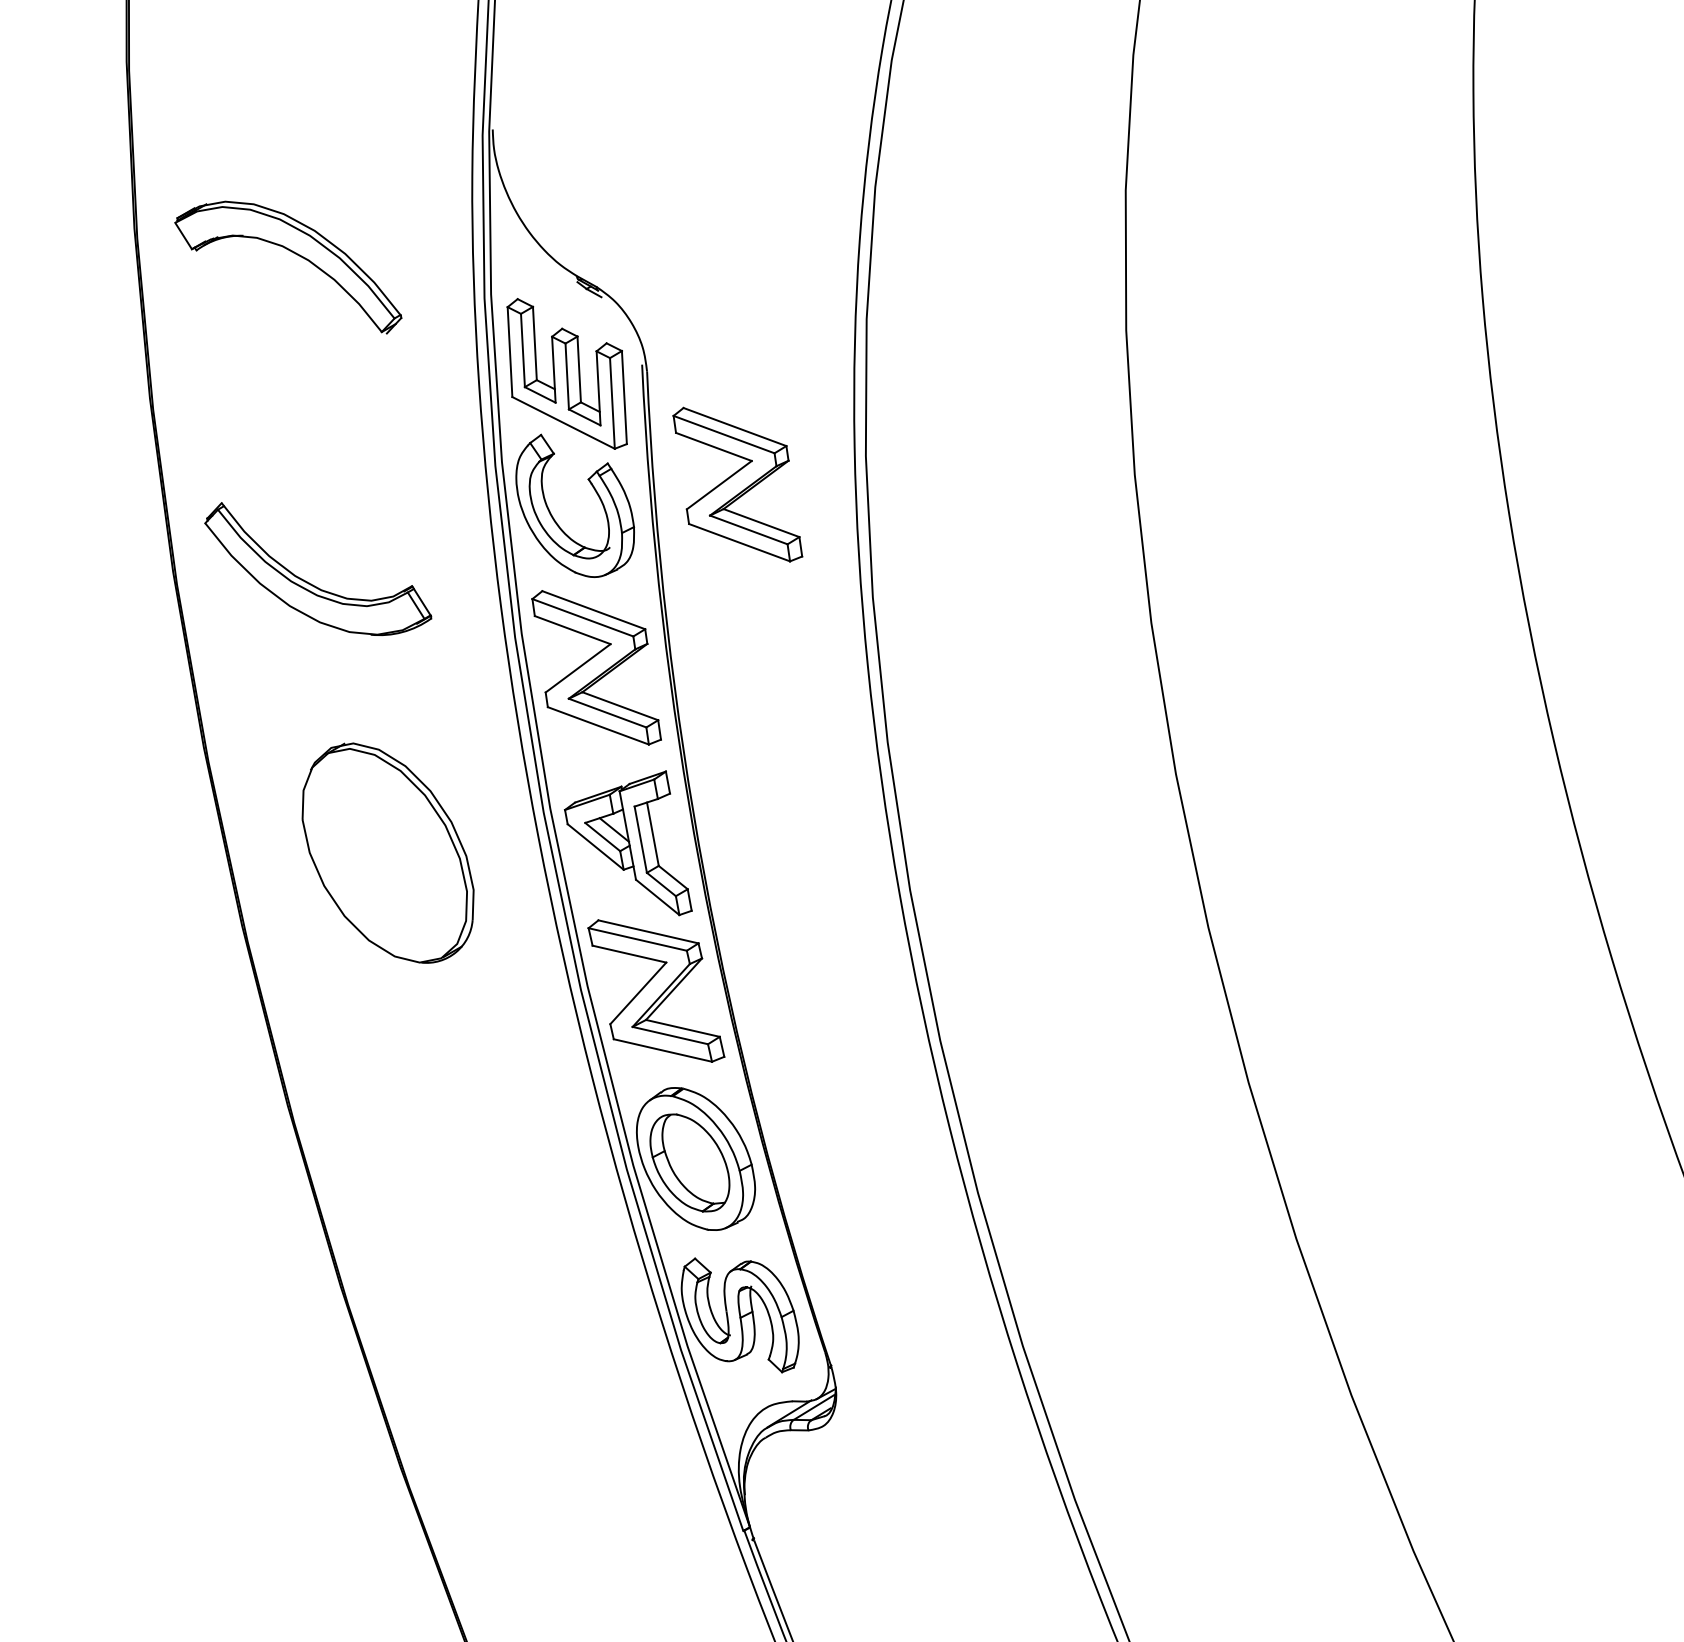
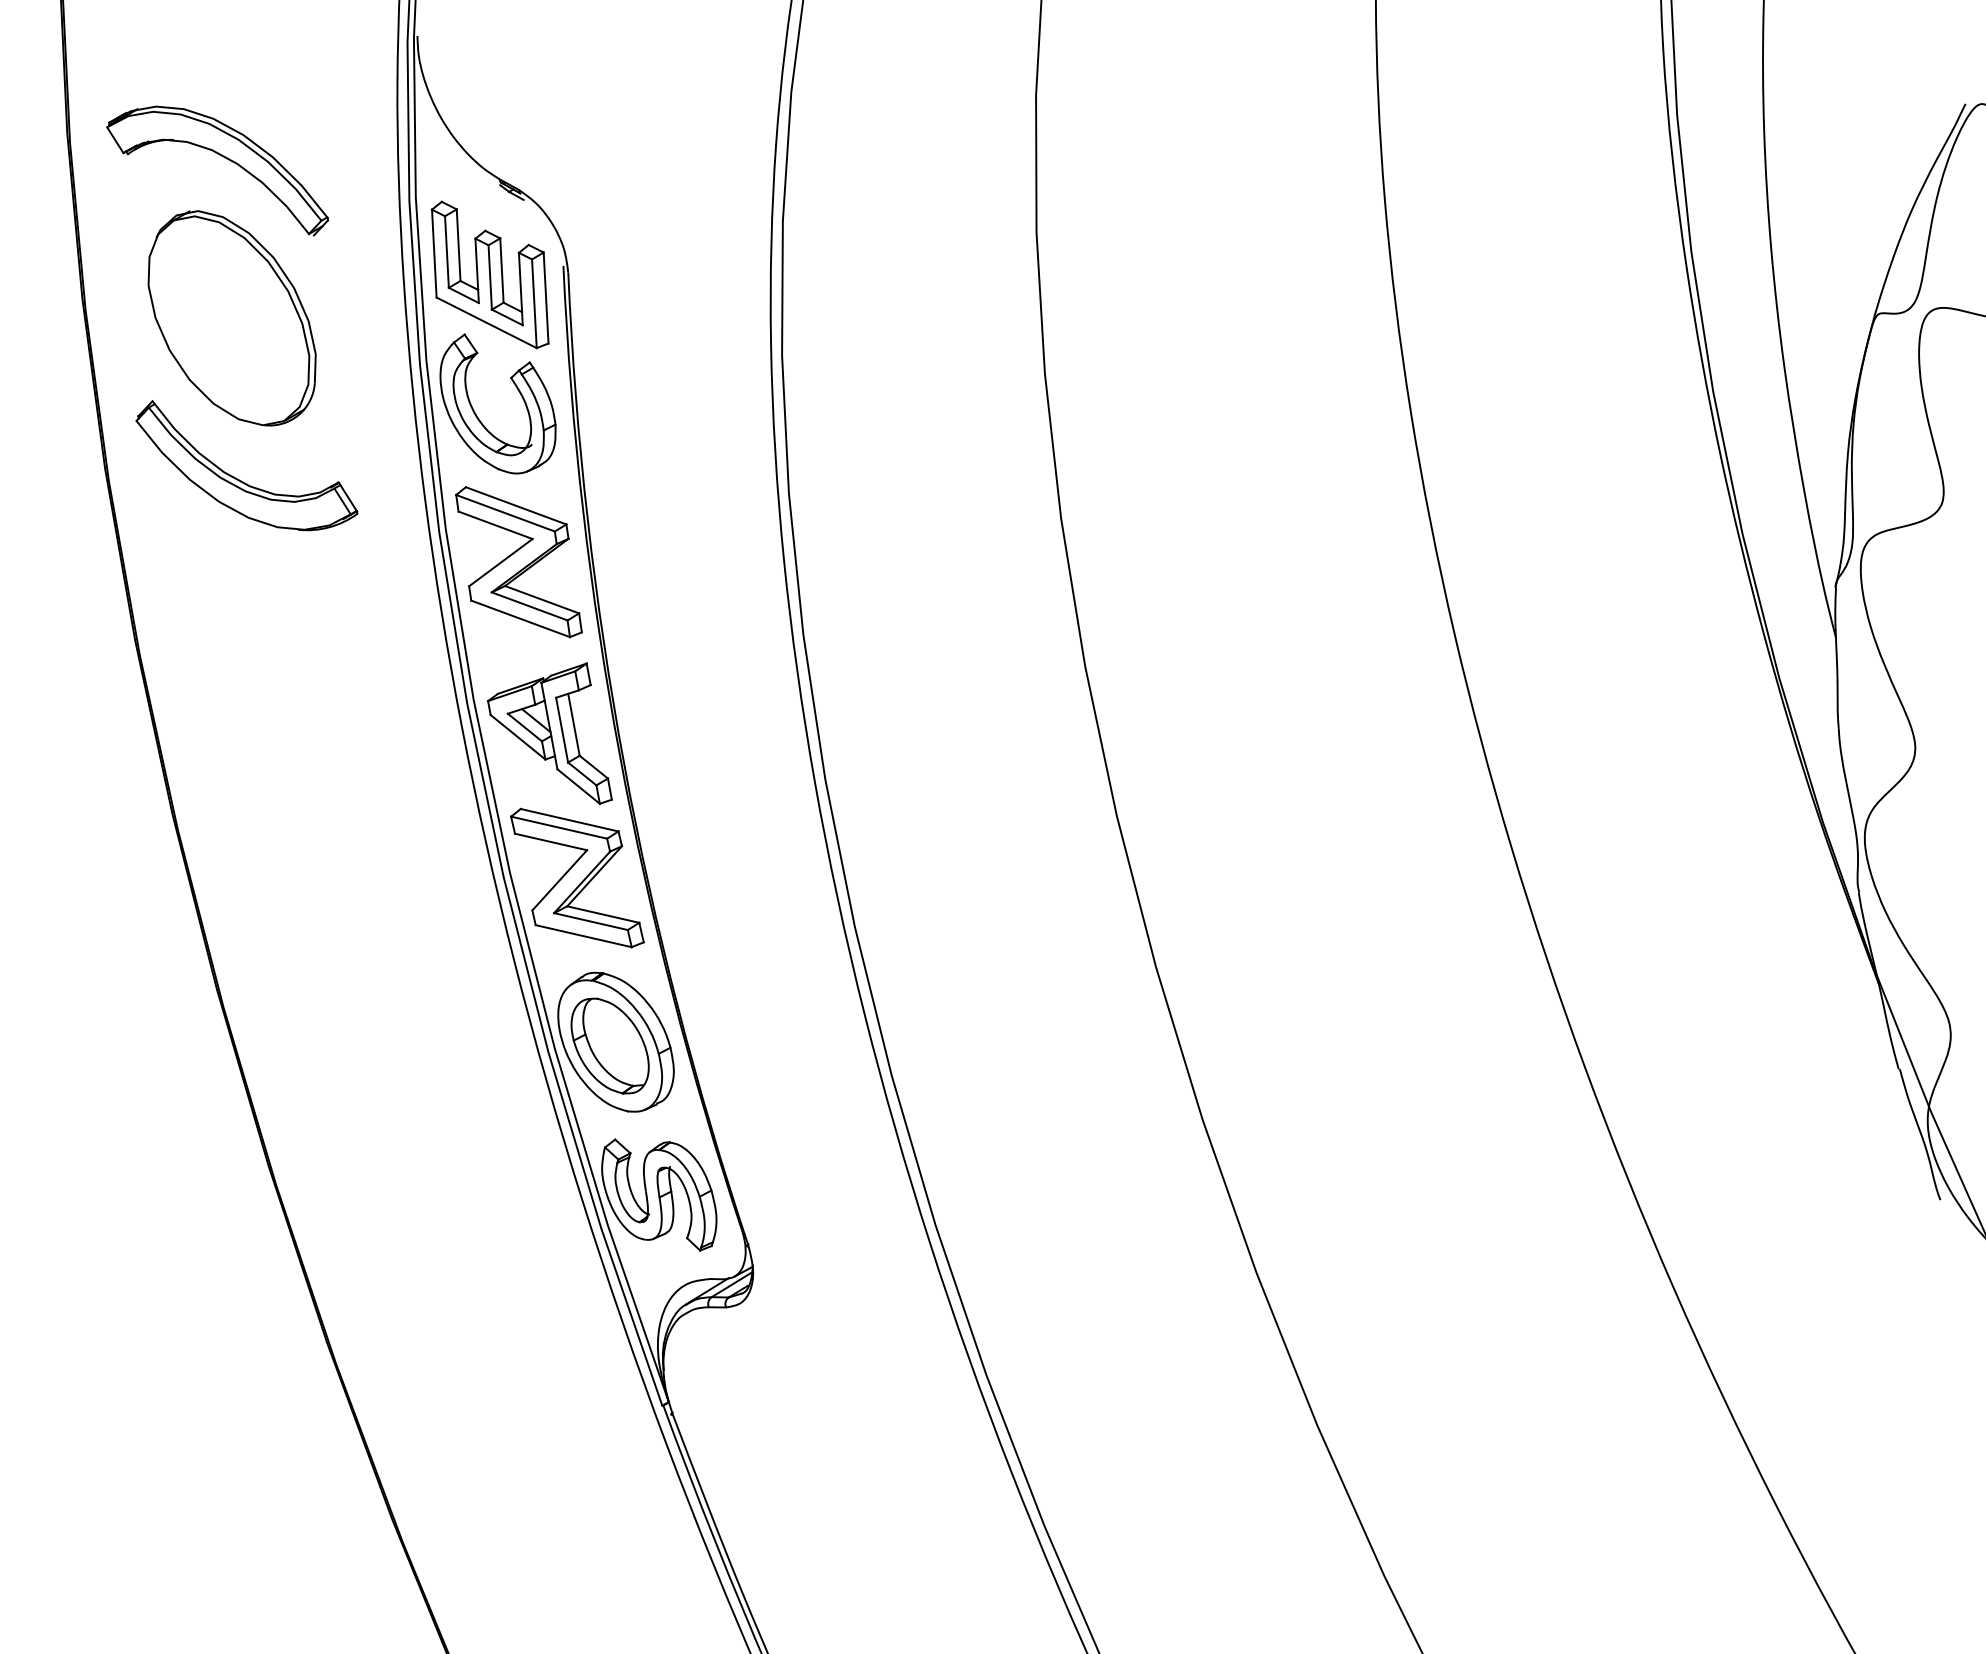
part: (737, 485) -> (656, 383), removed
part: (387, 853) -> (231, 318), moved

